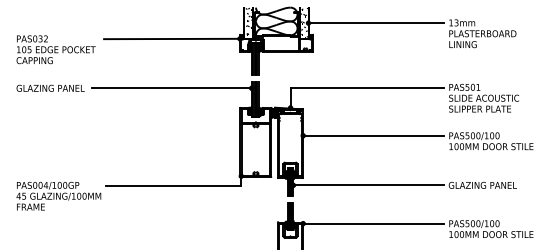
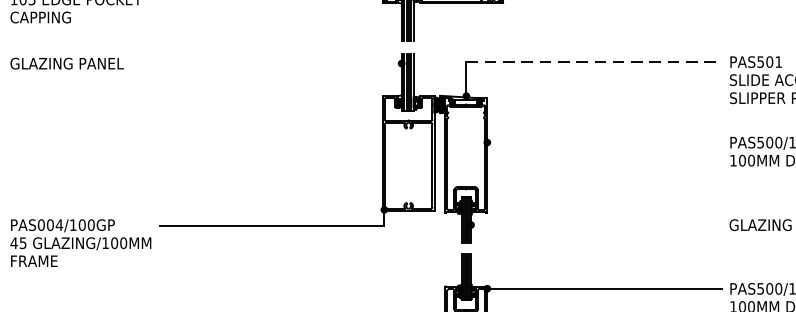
line: (367, 87) -> (594, 62), solid -> dashed
line: (171, 88) -> (268, 63), removed
line: (373, 135) -> (604, 142), removed
line: (368, 185) -> (595, 225), removed

